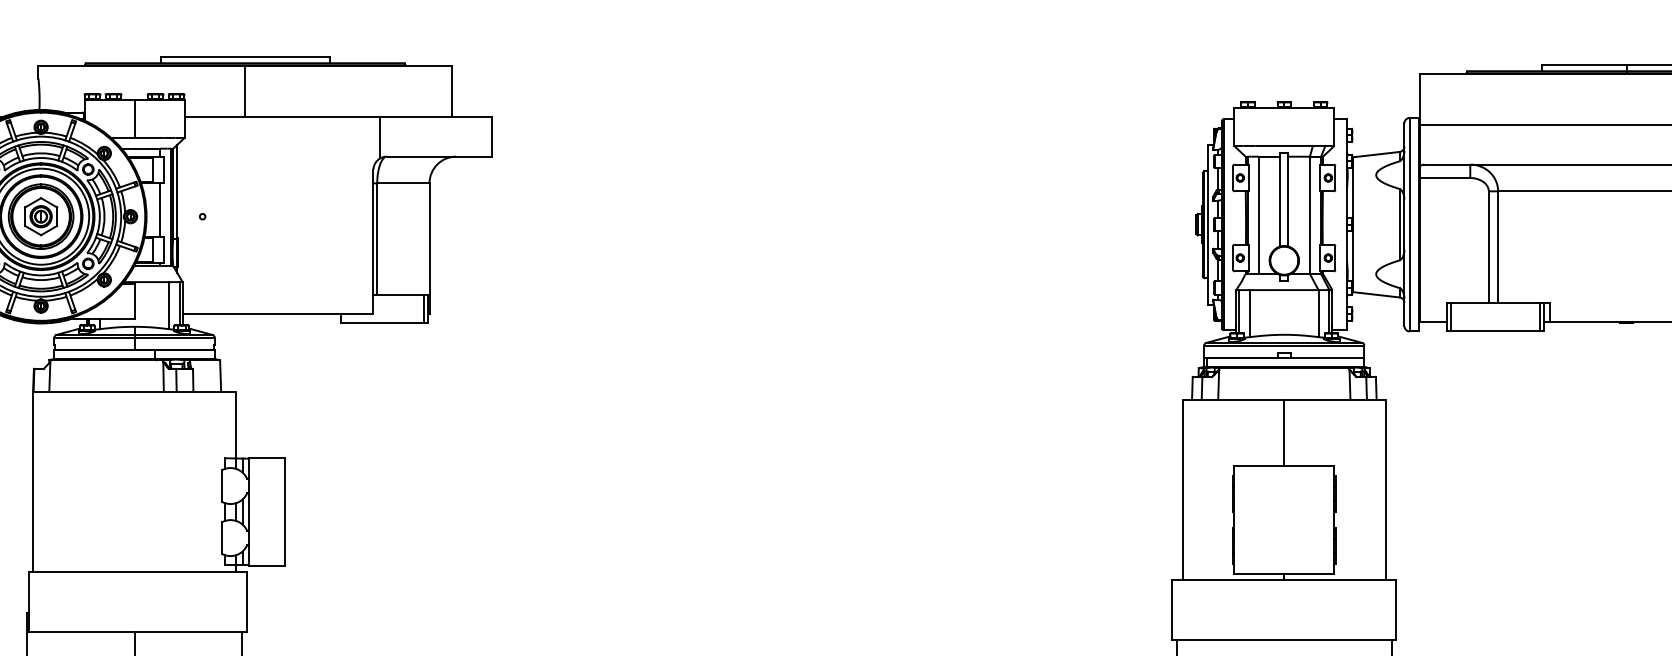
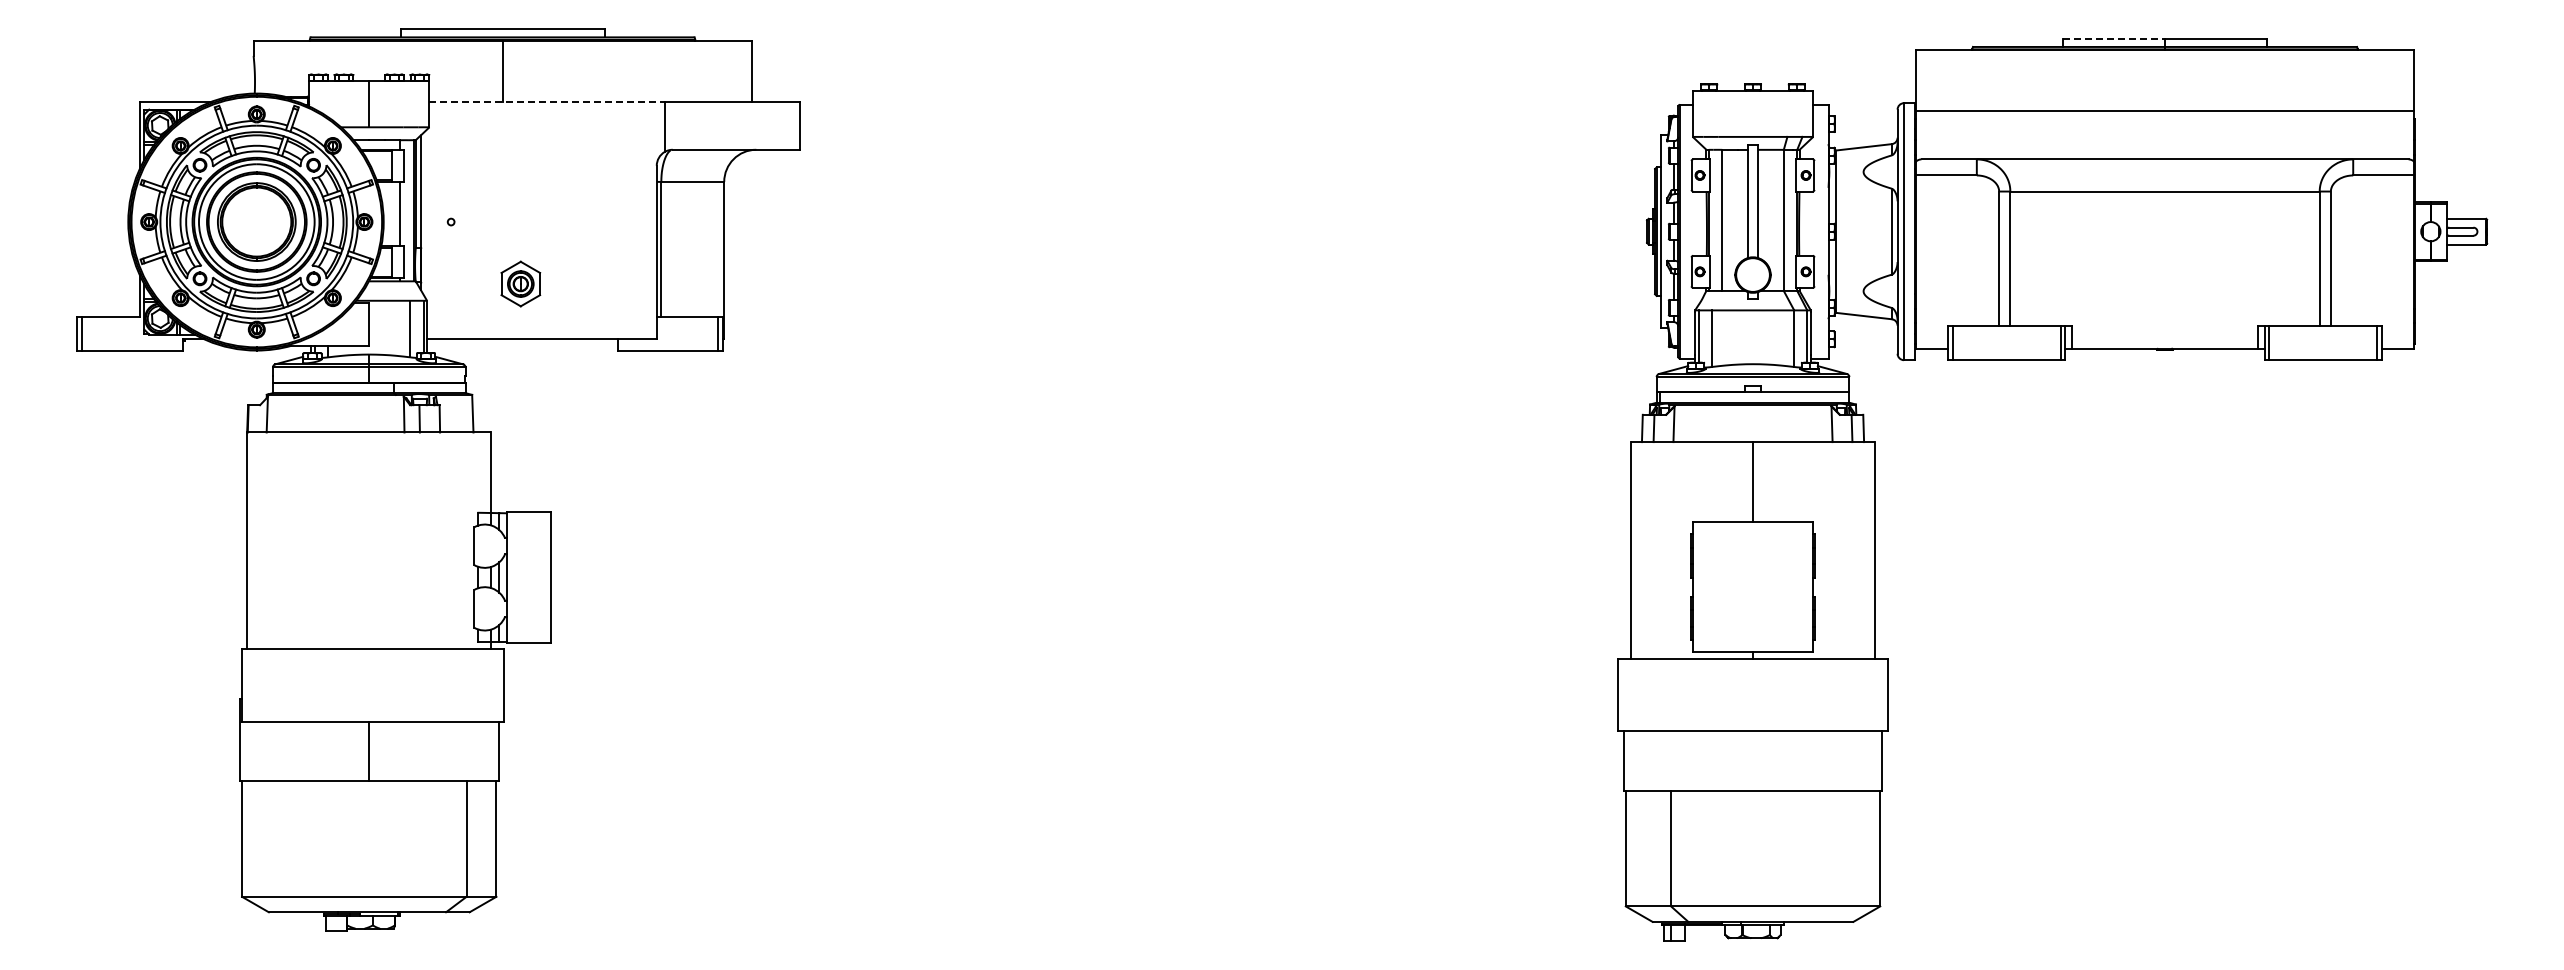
line: (1584, 64) -> (2114, 38), solid -> dashed
line: (282, 116) -> (547, 101), solid -> dashed
part: (40, 216) -> (520, 283), moved

